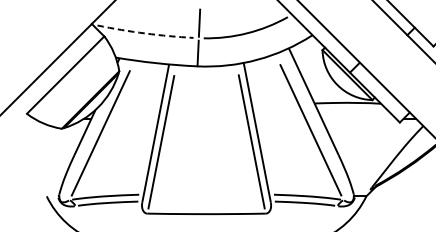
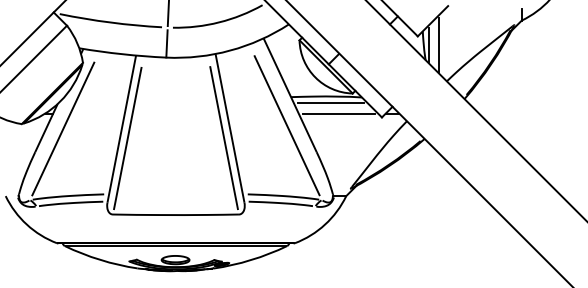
arc: (145, 33) -> (110, 22), dashed -> solid
line: (351, 109) -> (330, 103), added
line: (359, 118) -> (338, 113), added

